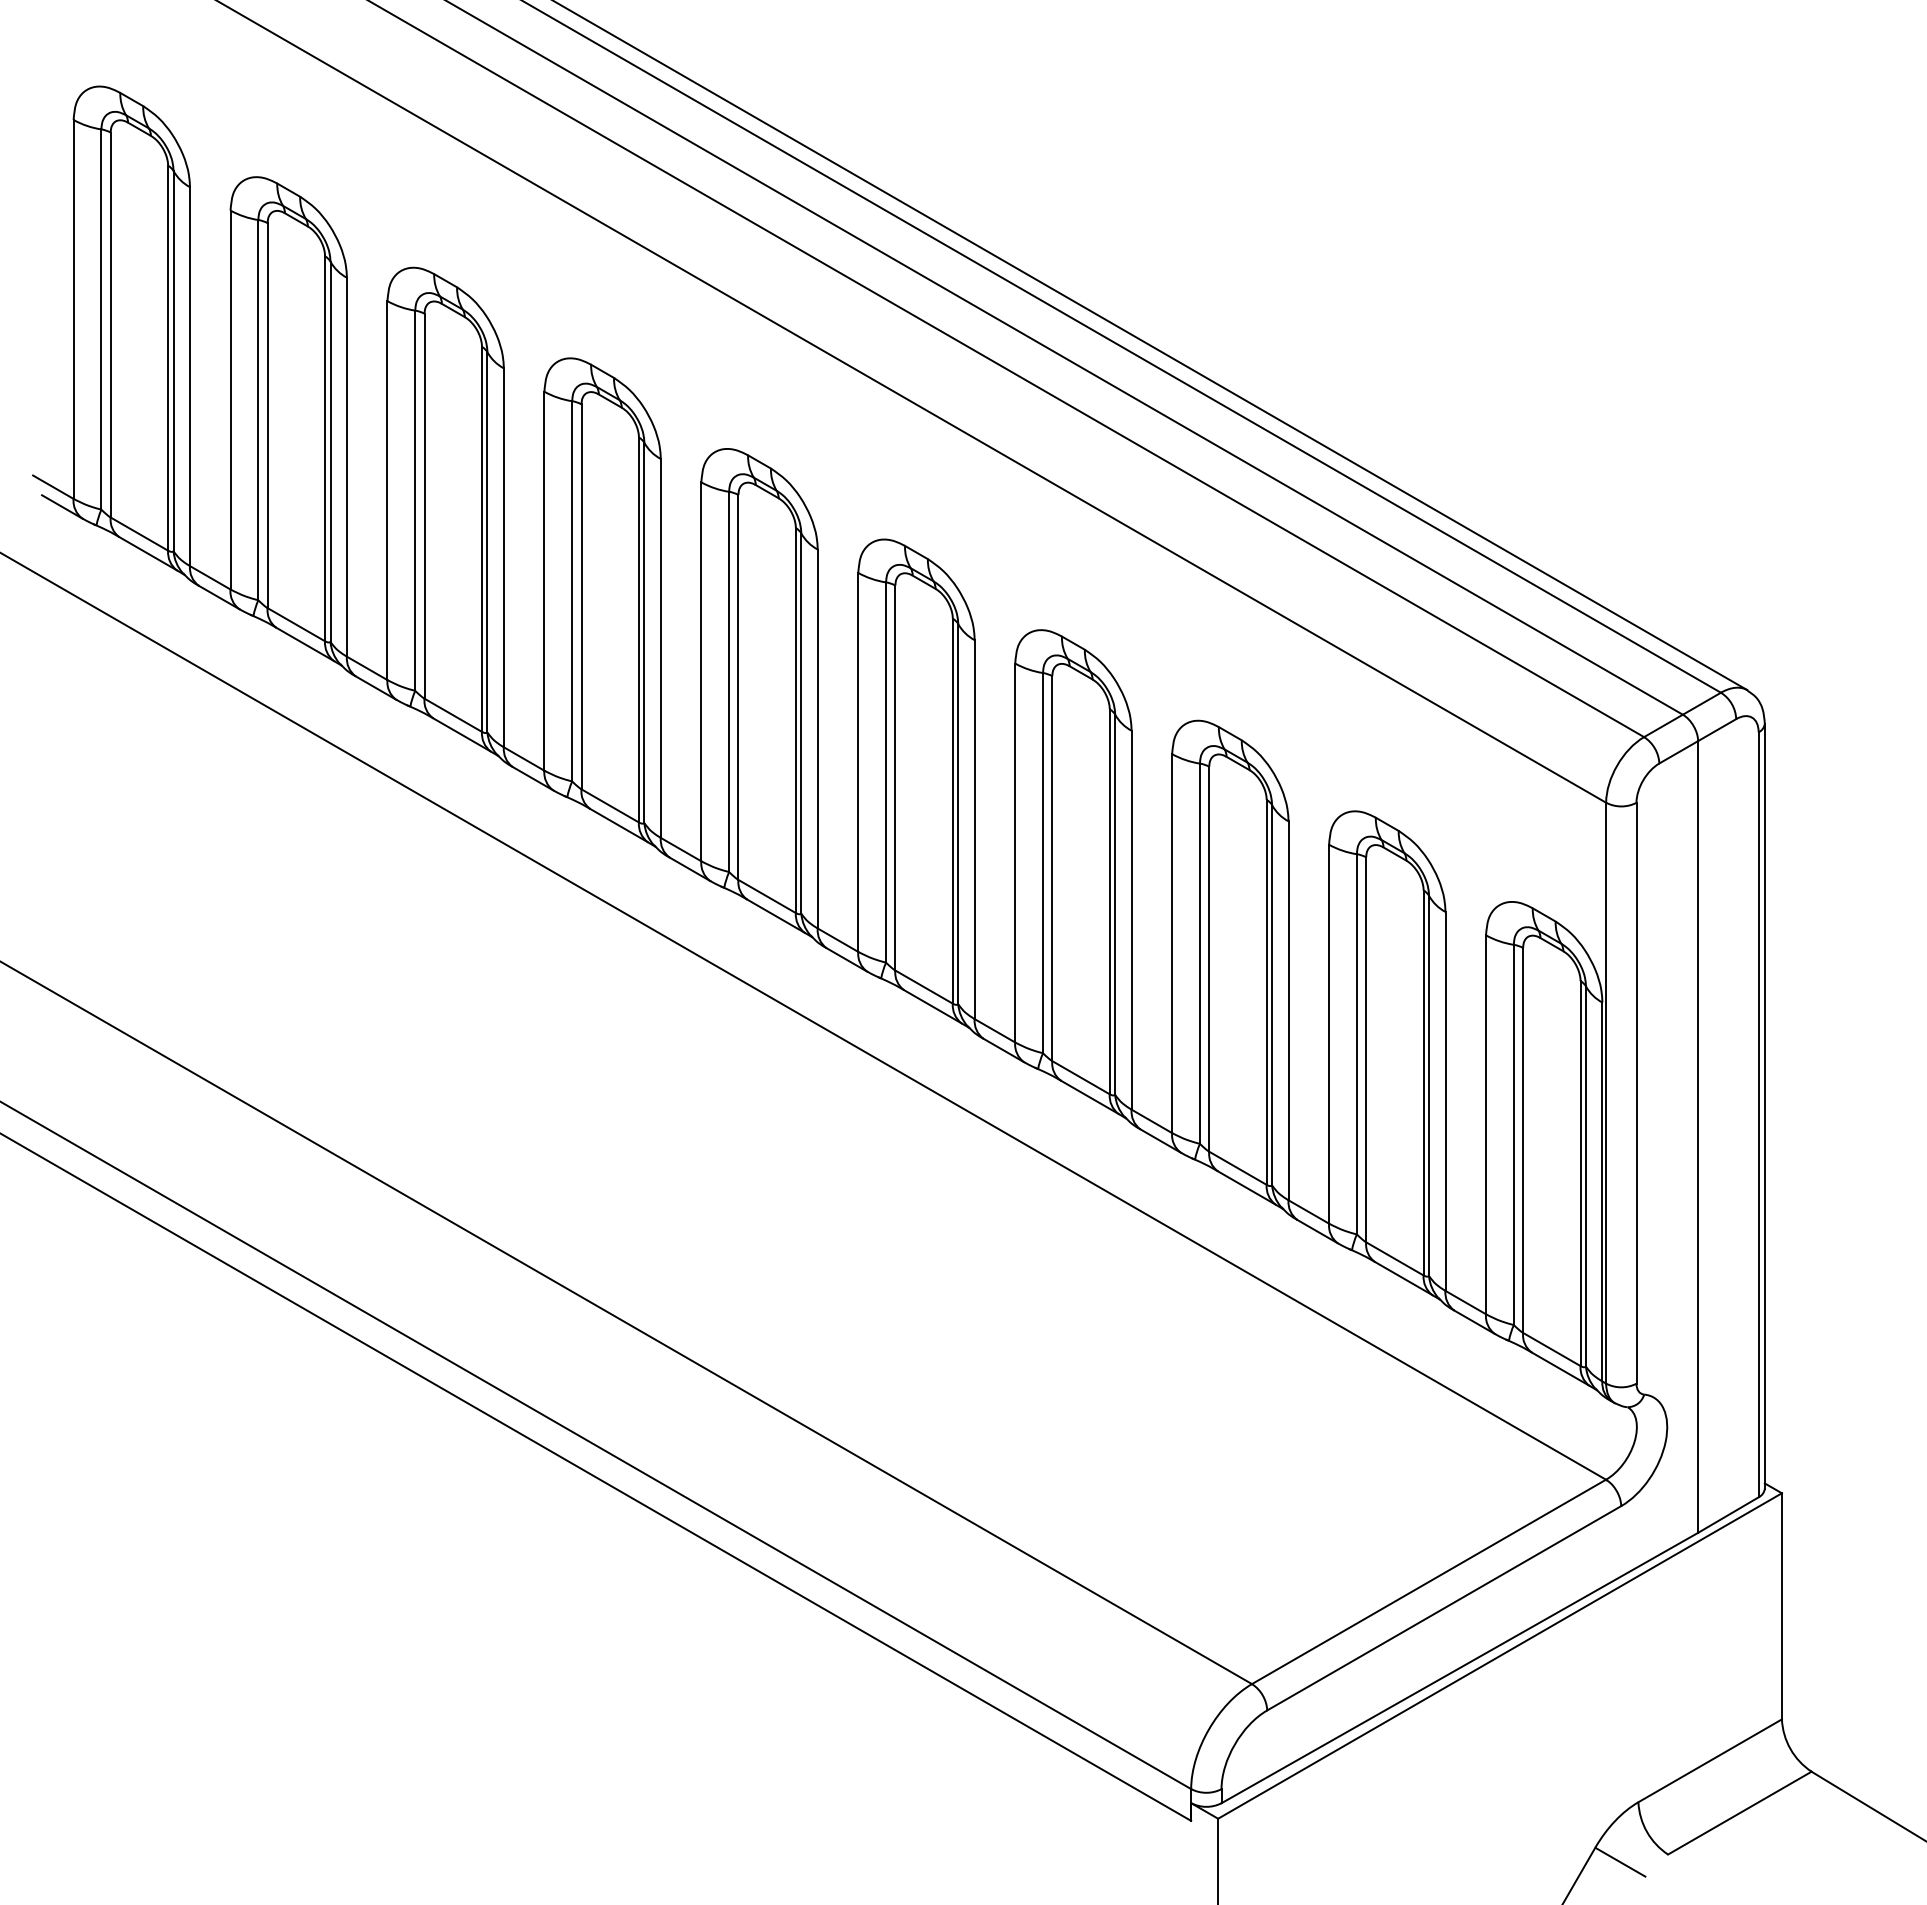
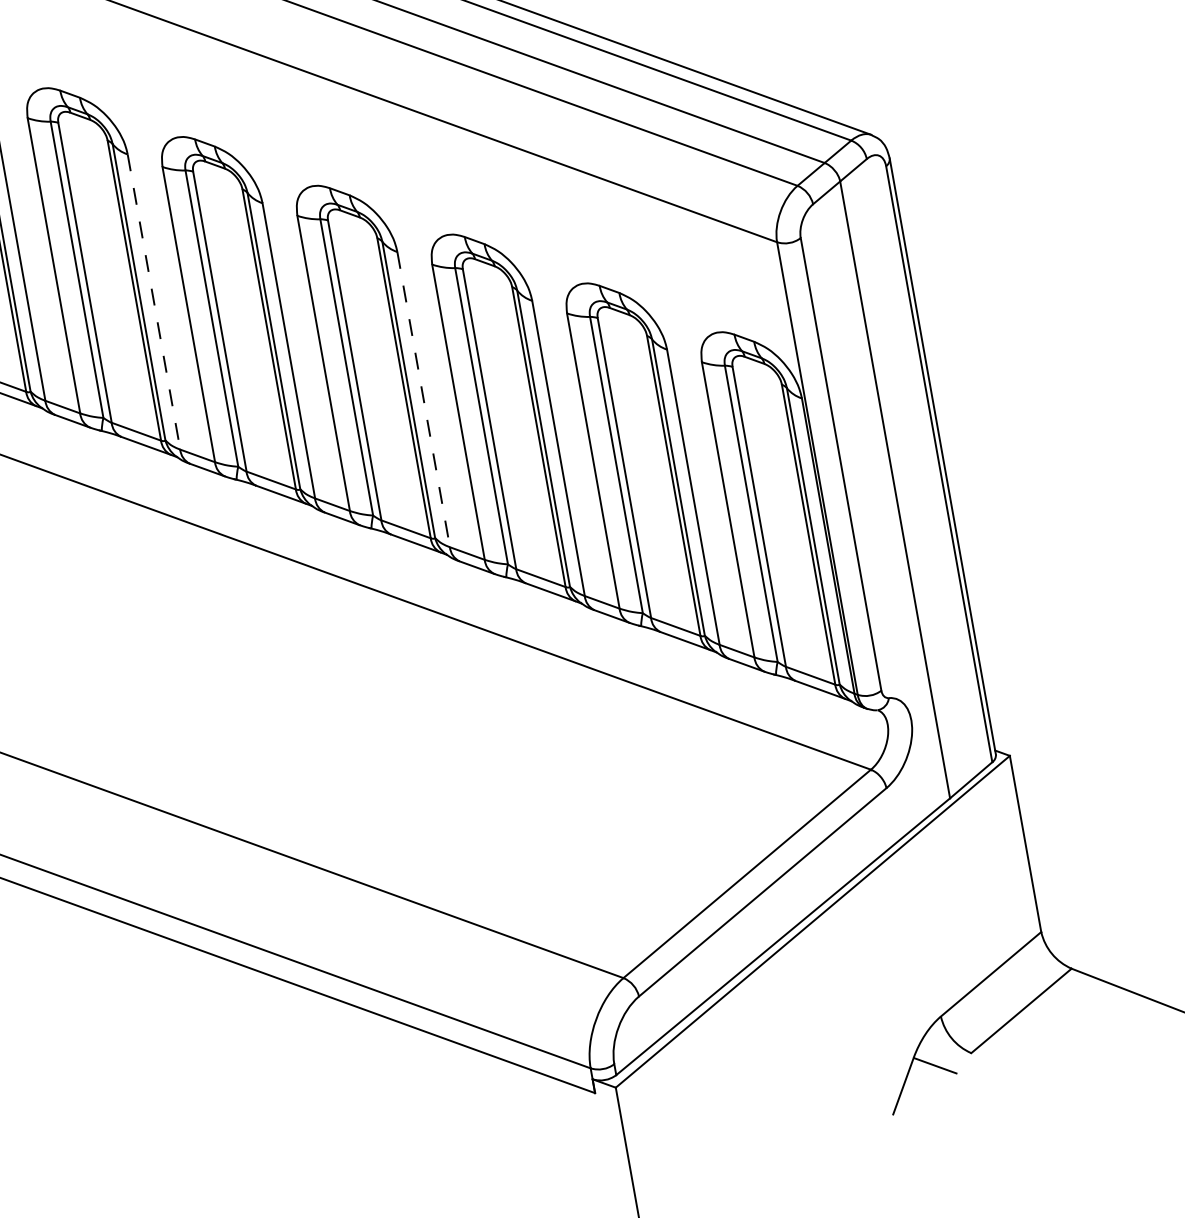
line: (817, 739) -> (153, 302), solid -> dashed
line: (1131, 920) -> (423, 399), solid -> dashed

